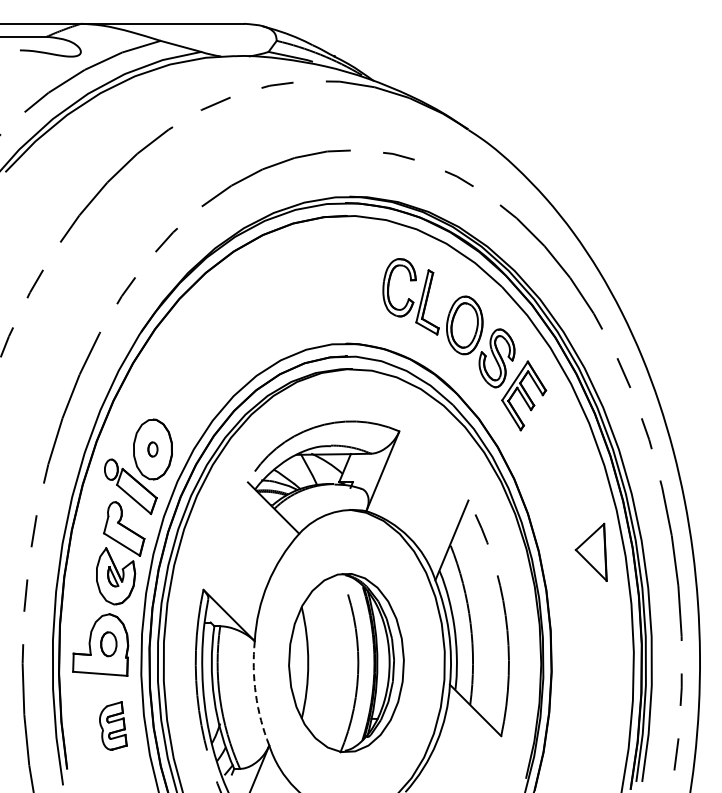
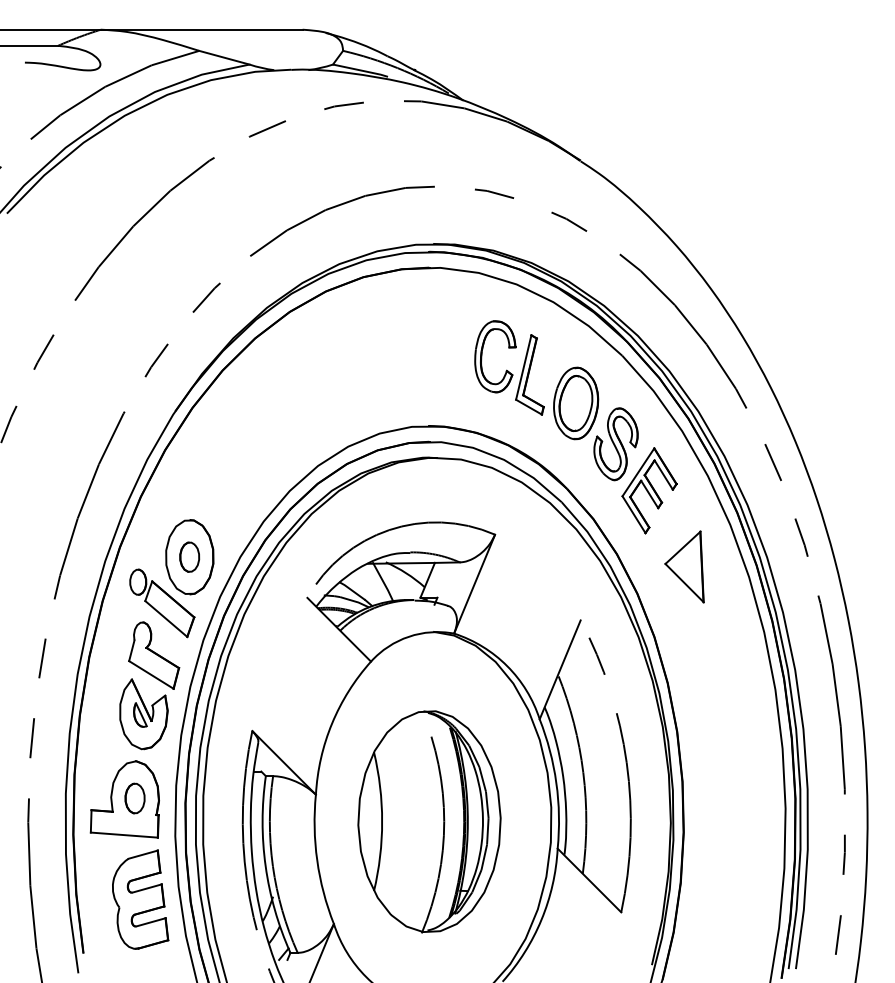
part: (152, 449) -> (189, 557), size x1.67
part: (590, 551) -> (683, 565), moved
arc: (255, 694) -> (316, 860), dashed -> solid
part: (113, 725) -> (140, 899), size x1.67

